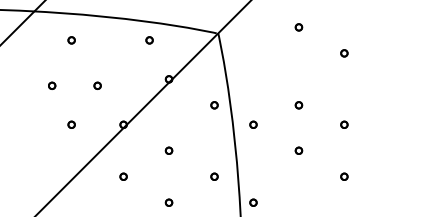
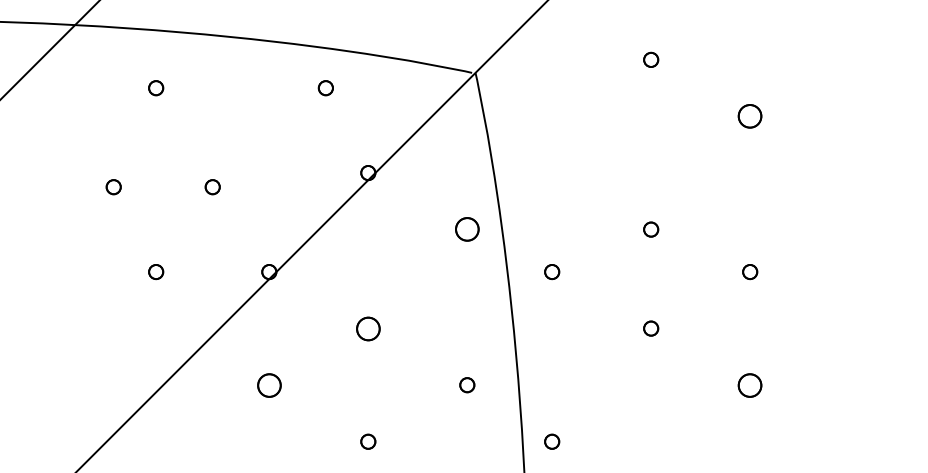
part: (344, 53) -> (750, 116), size x1.6
part: (214, 105) -> (467, 229), size x1.6
part: (168, 150) -> (367, 327), size x1.6
part: (123, 176) -> (269, 384), size x1.6
part: (344, 176) -> (750, 384), size x1.6

